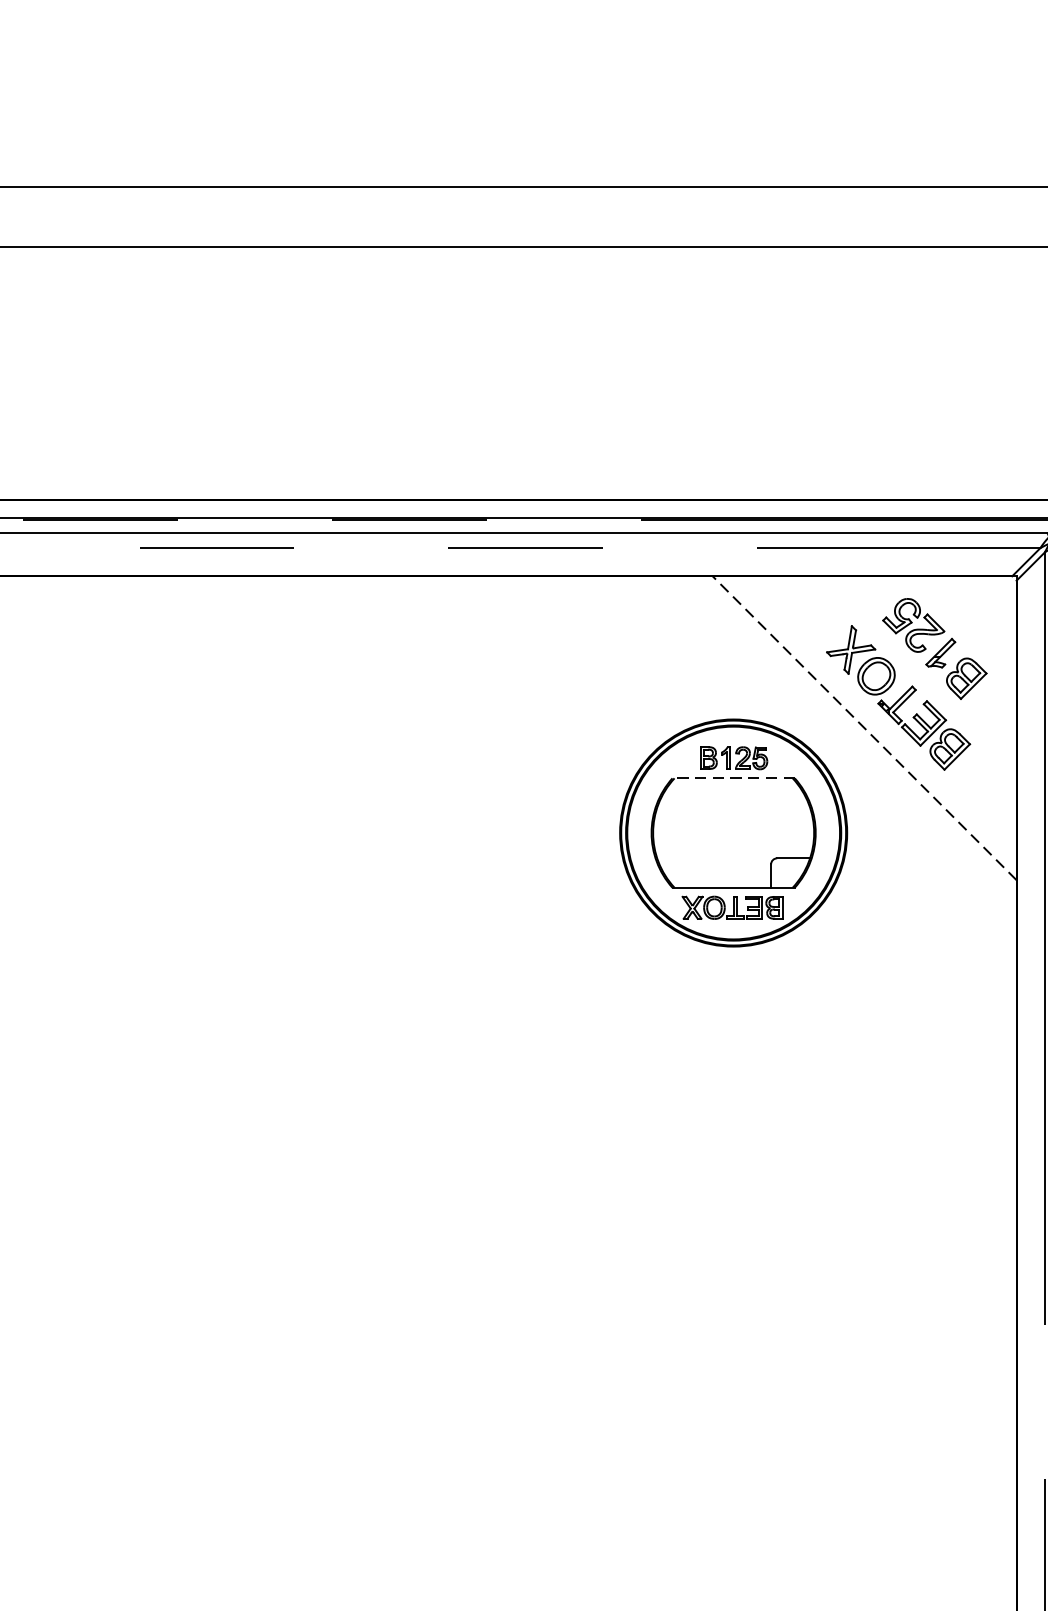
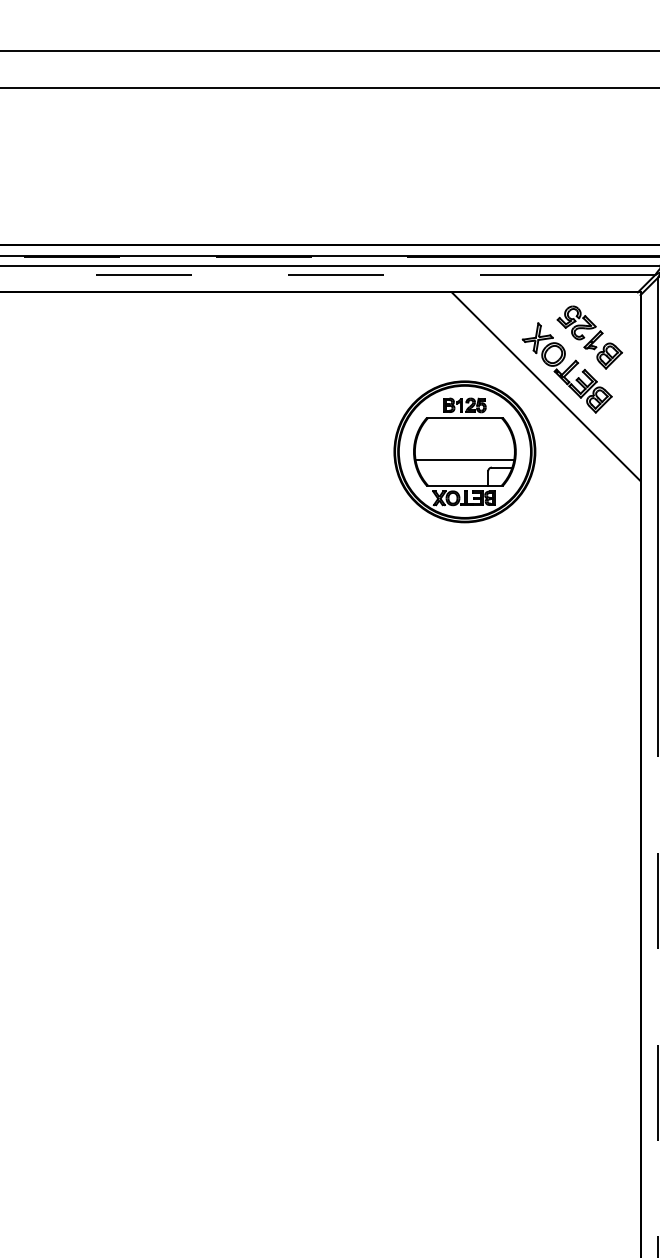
line: (863, 727) -> (545, 386), dashed -> solid
line: (732, 777) -> (464, 417), dashed -> solid
line: (732, 846) -> (464, 460), added

